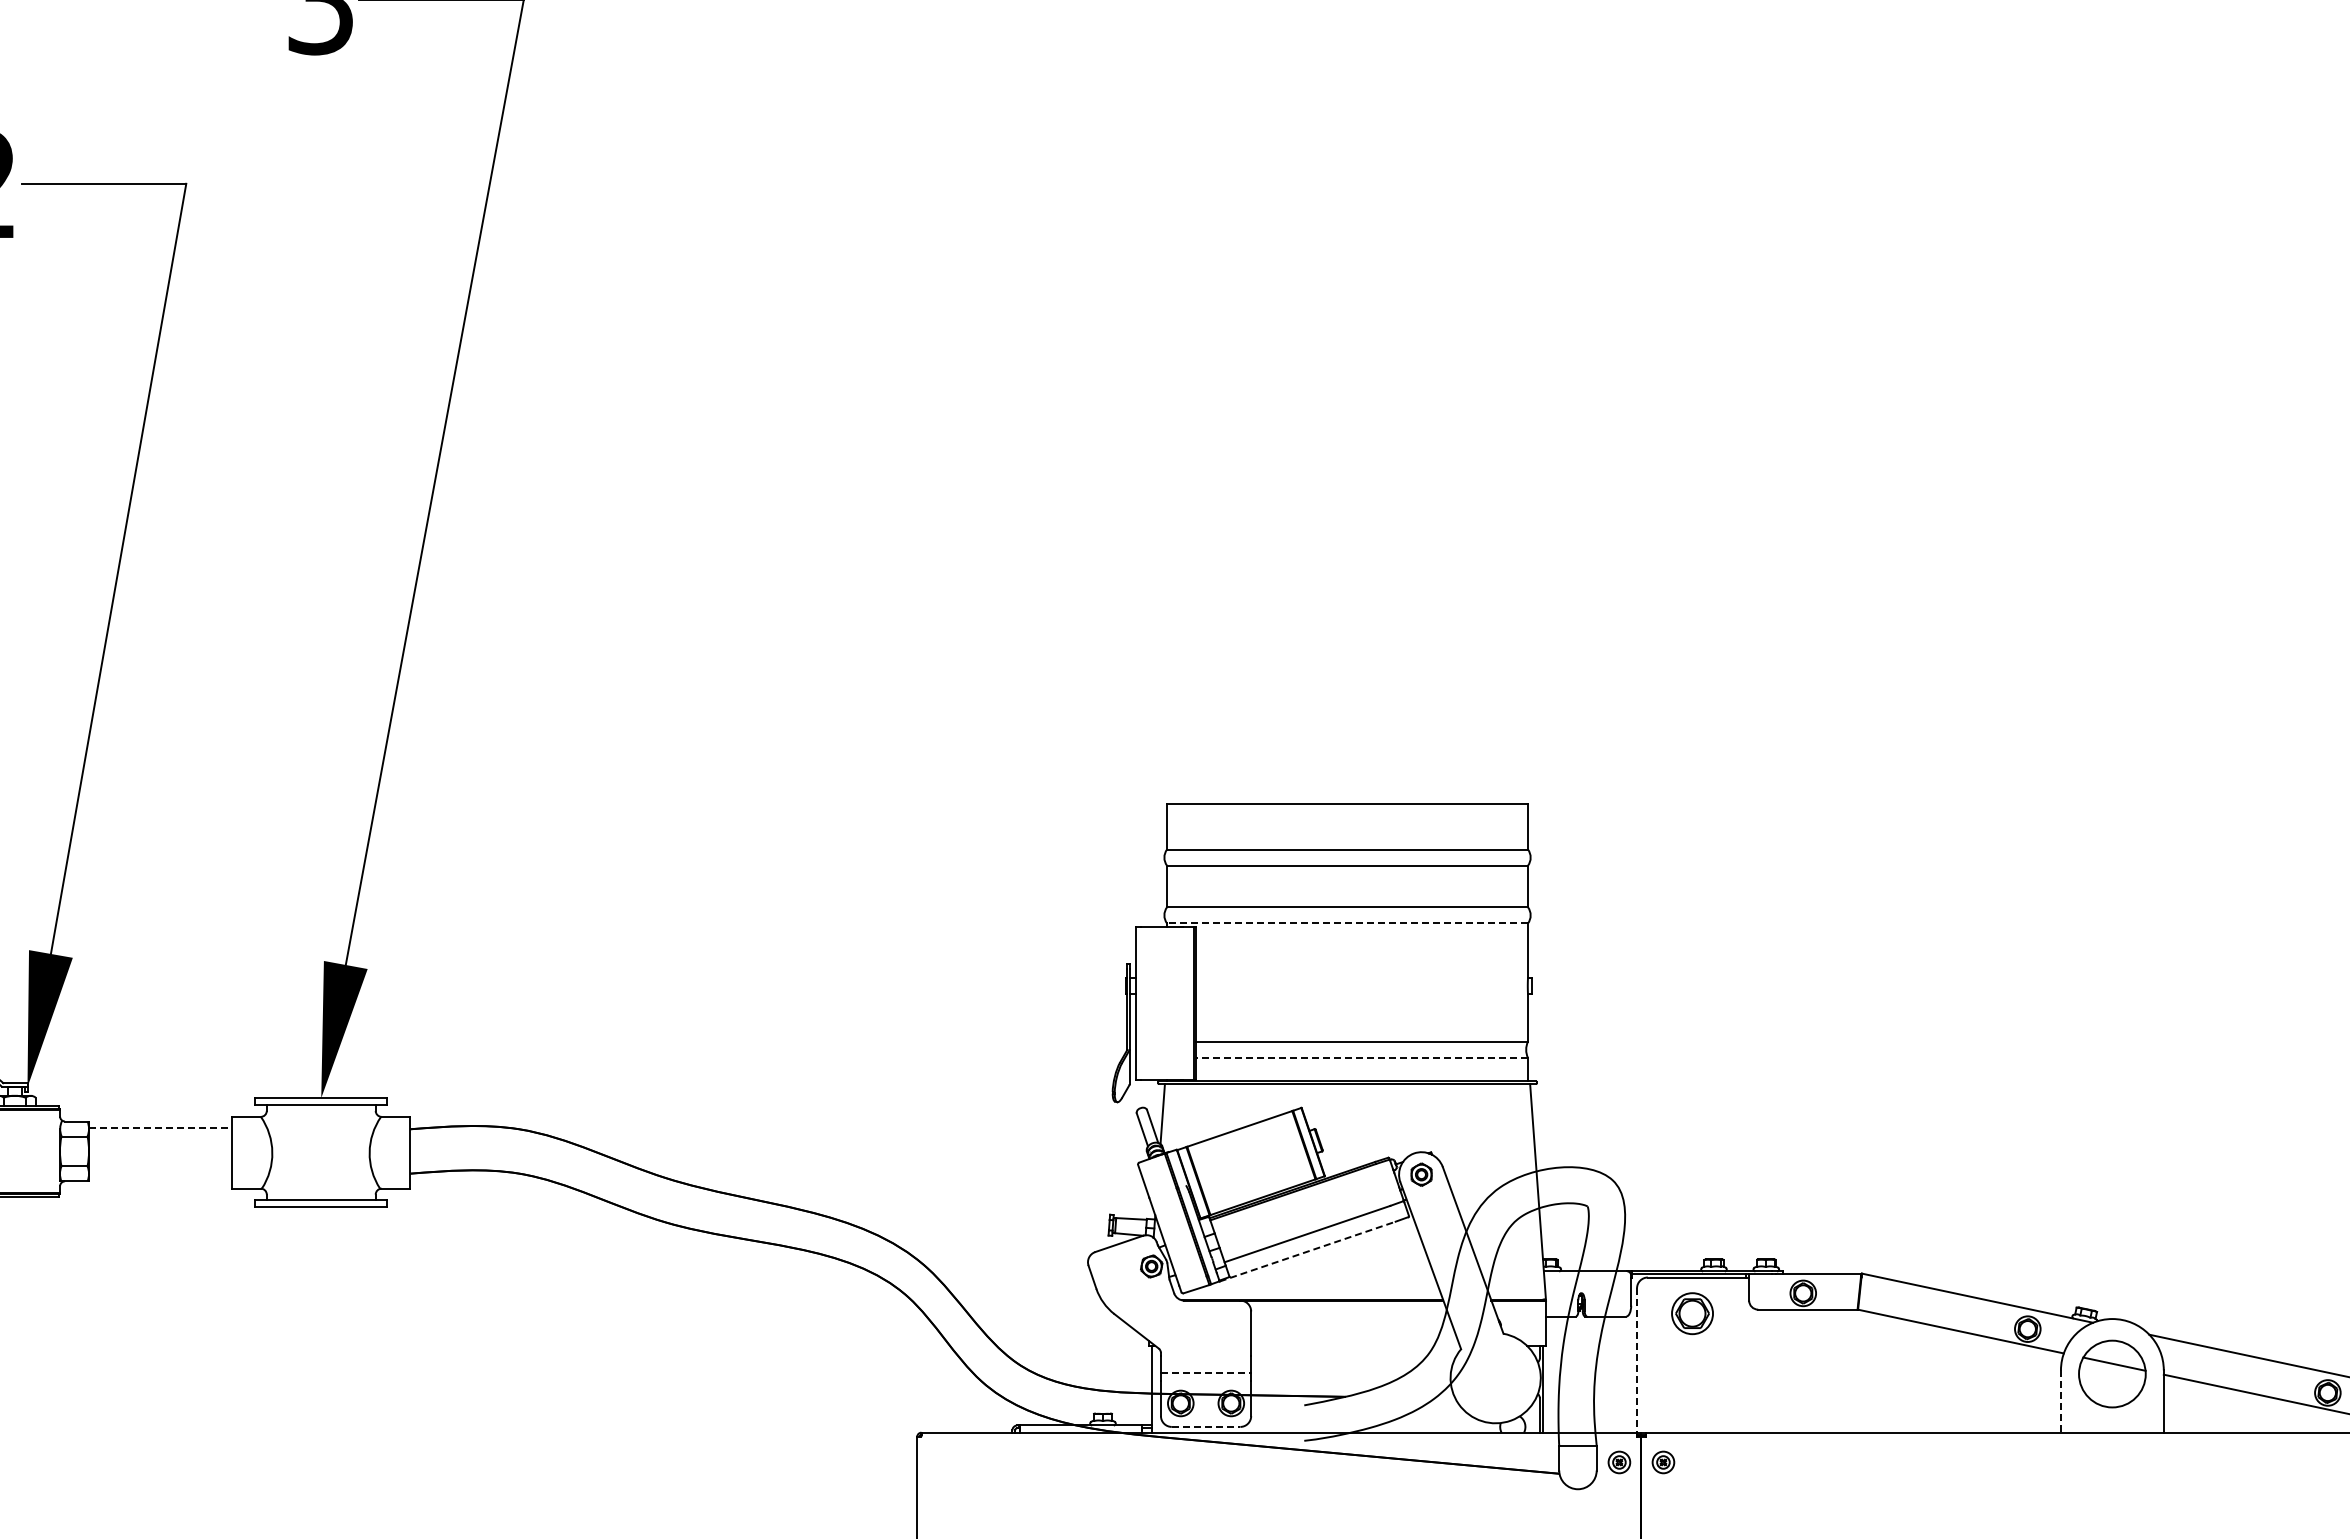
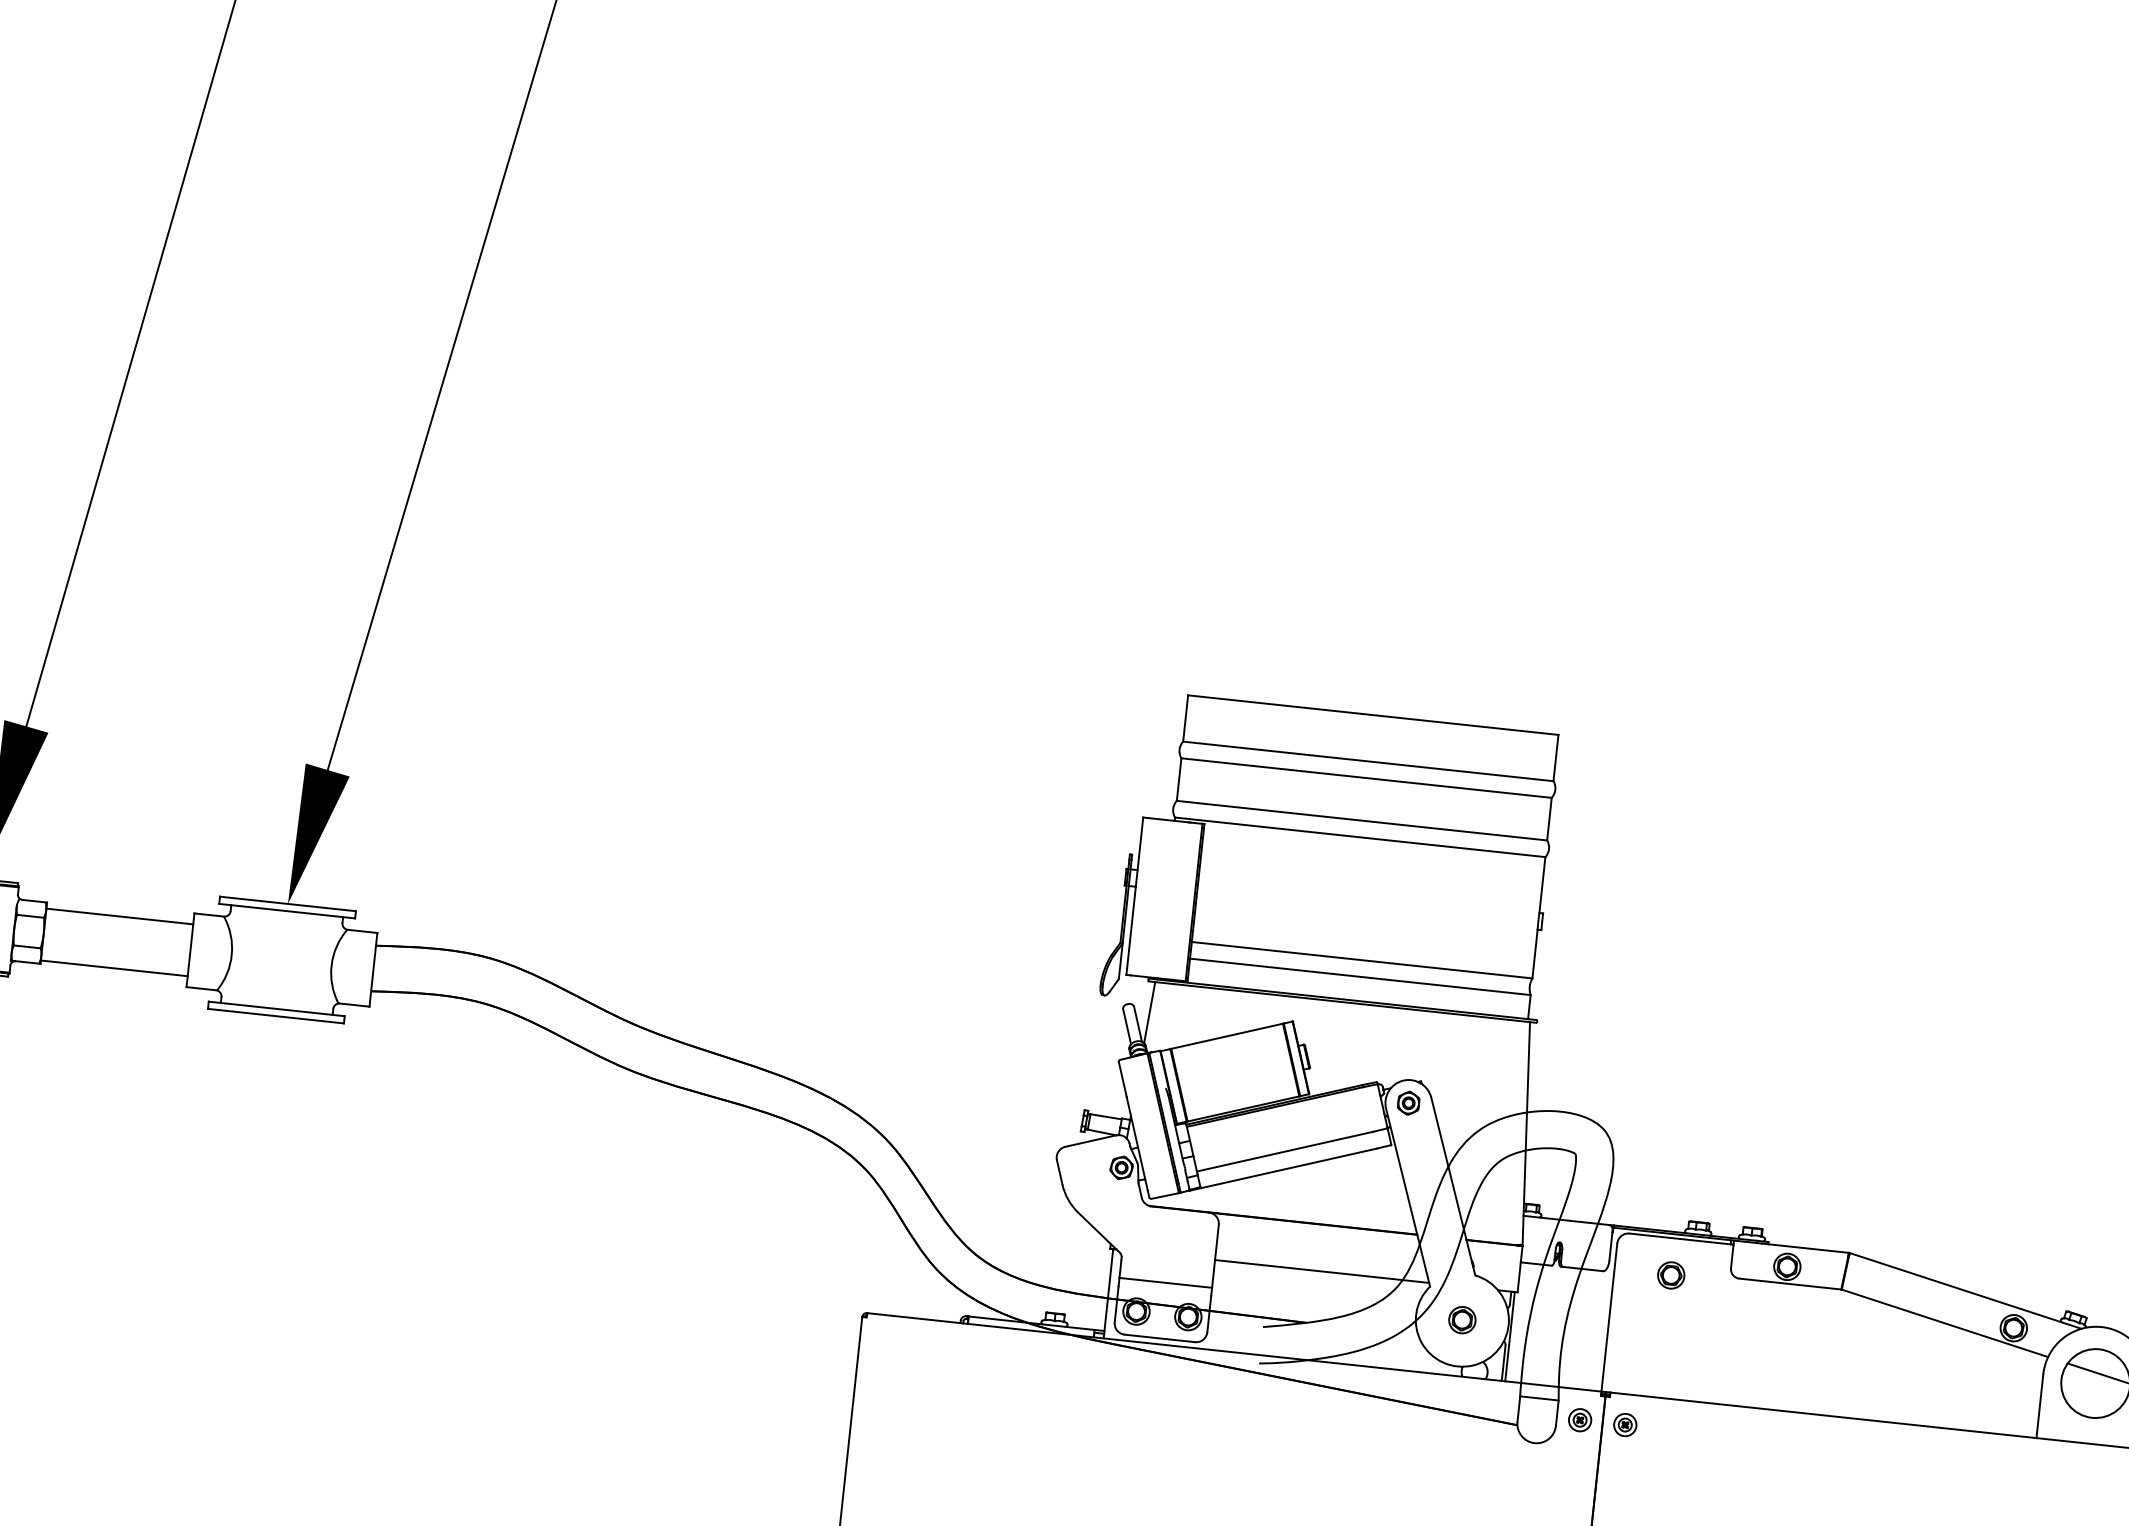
line: (1347, 923) -> (1360, 837), dashed -> solid
line: (1362, 1057) -> (1360, 976), dashed -> solid
line: (160, 1127) -> (119, 916), dashed -> solid
line: (160, 1178) -> (114, 968), added
line: (1307, 1251) -> (1283, 1169), dashed -> solid
part: (1691, 1313) -> (1670, 1275), size x0.62
line: (1355, 1345) -> (1322, 1271), added
line: (1637, 1361) -> (1609, 1318), dashed -> solid
line: (1206, 1372) -> (1166, 1282), dashed -> solid
part: (1495, 1377) -> (1462, 1319), added
line: (2060, 1402) -> (2039, 1407), dashed -> solid
line: (1206, 1426) -> (1160, 1338), dashed -> solid

